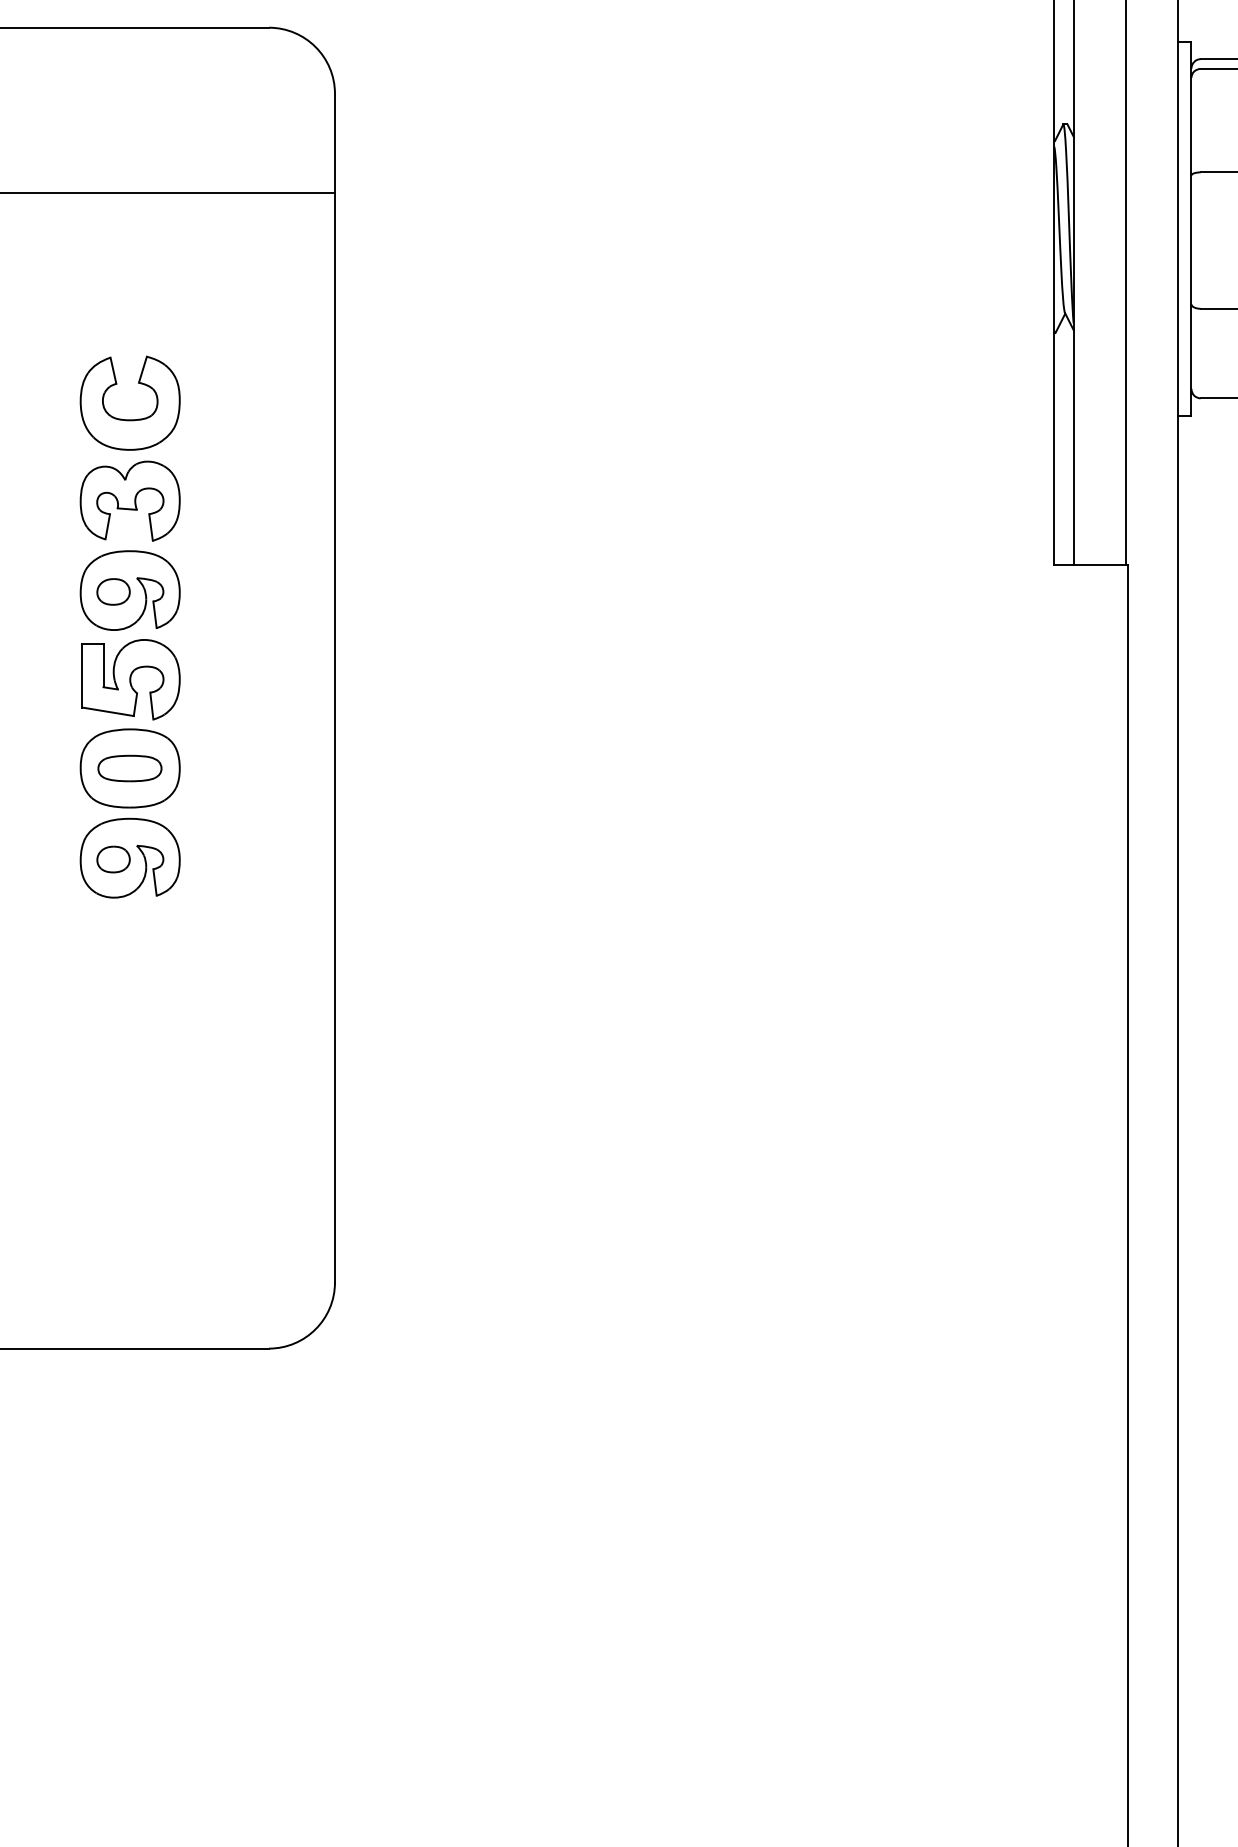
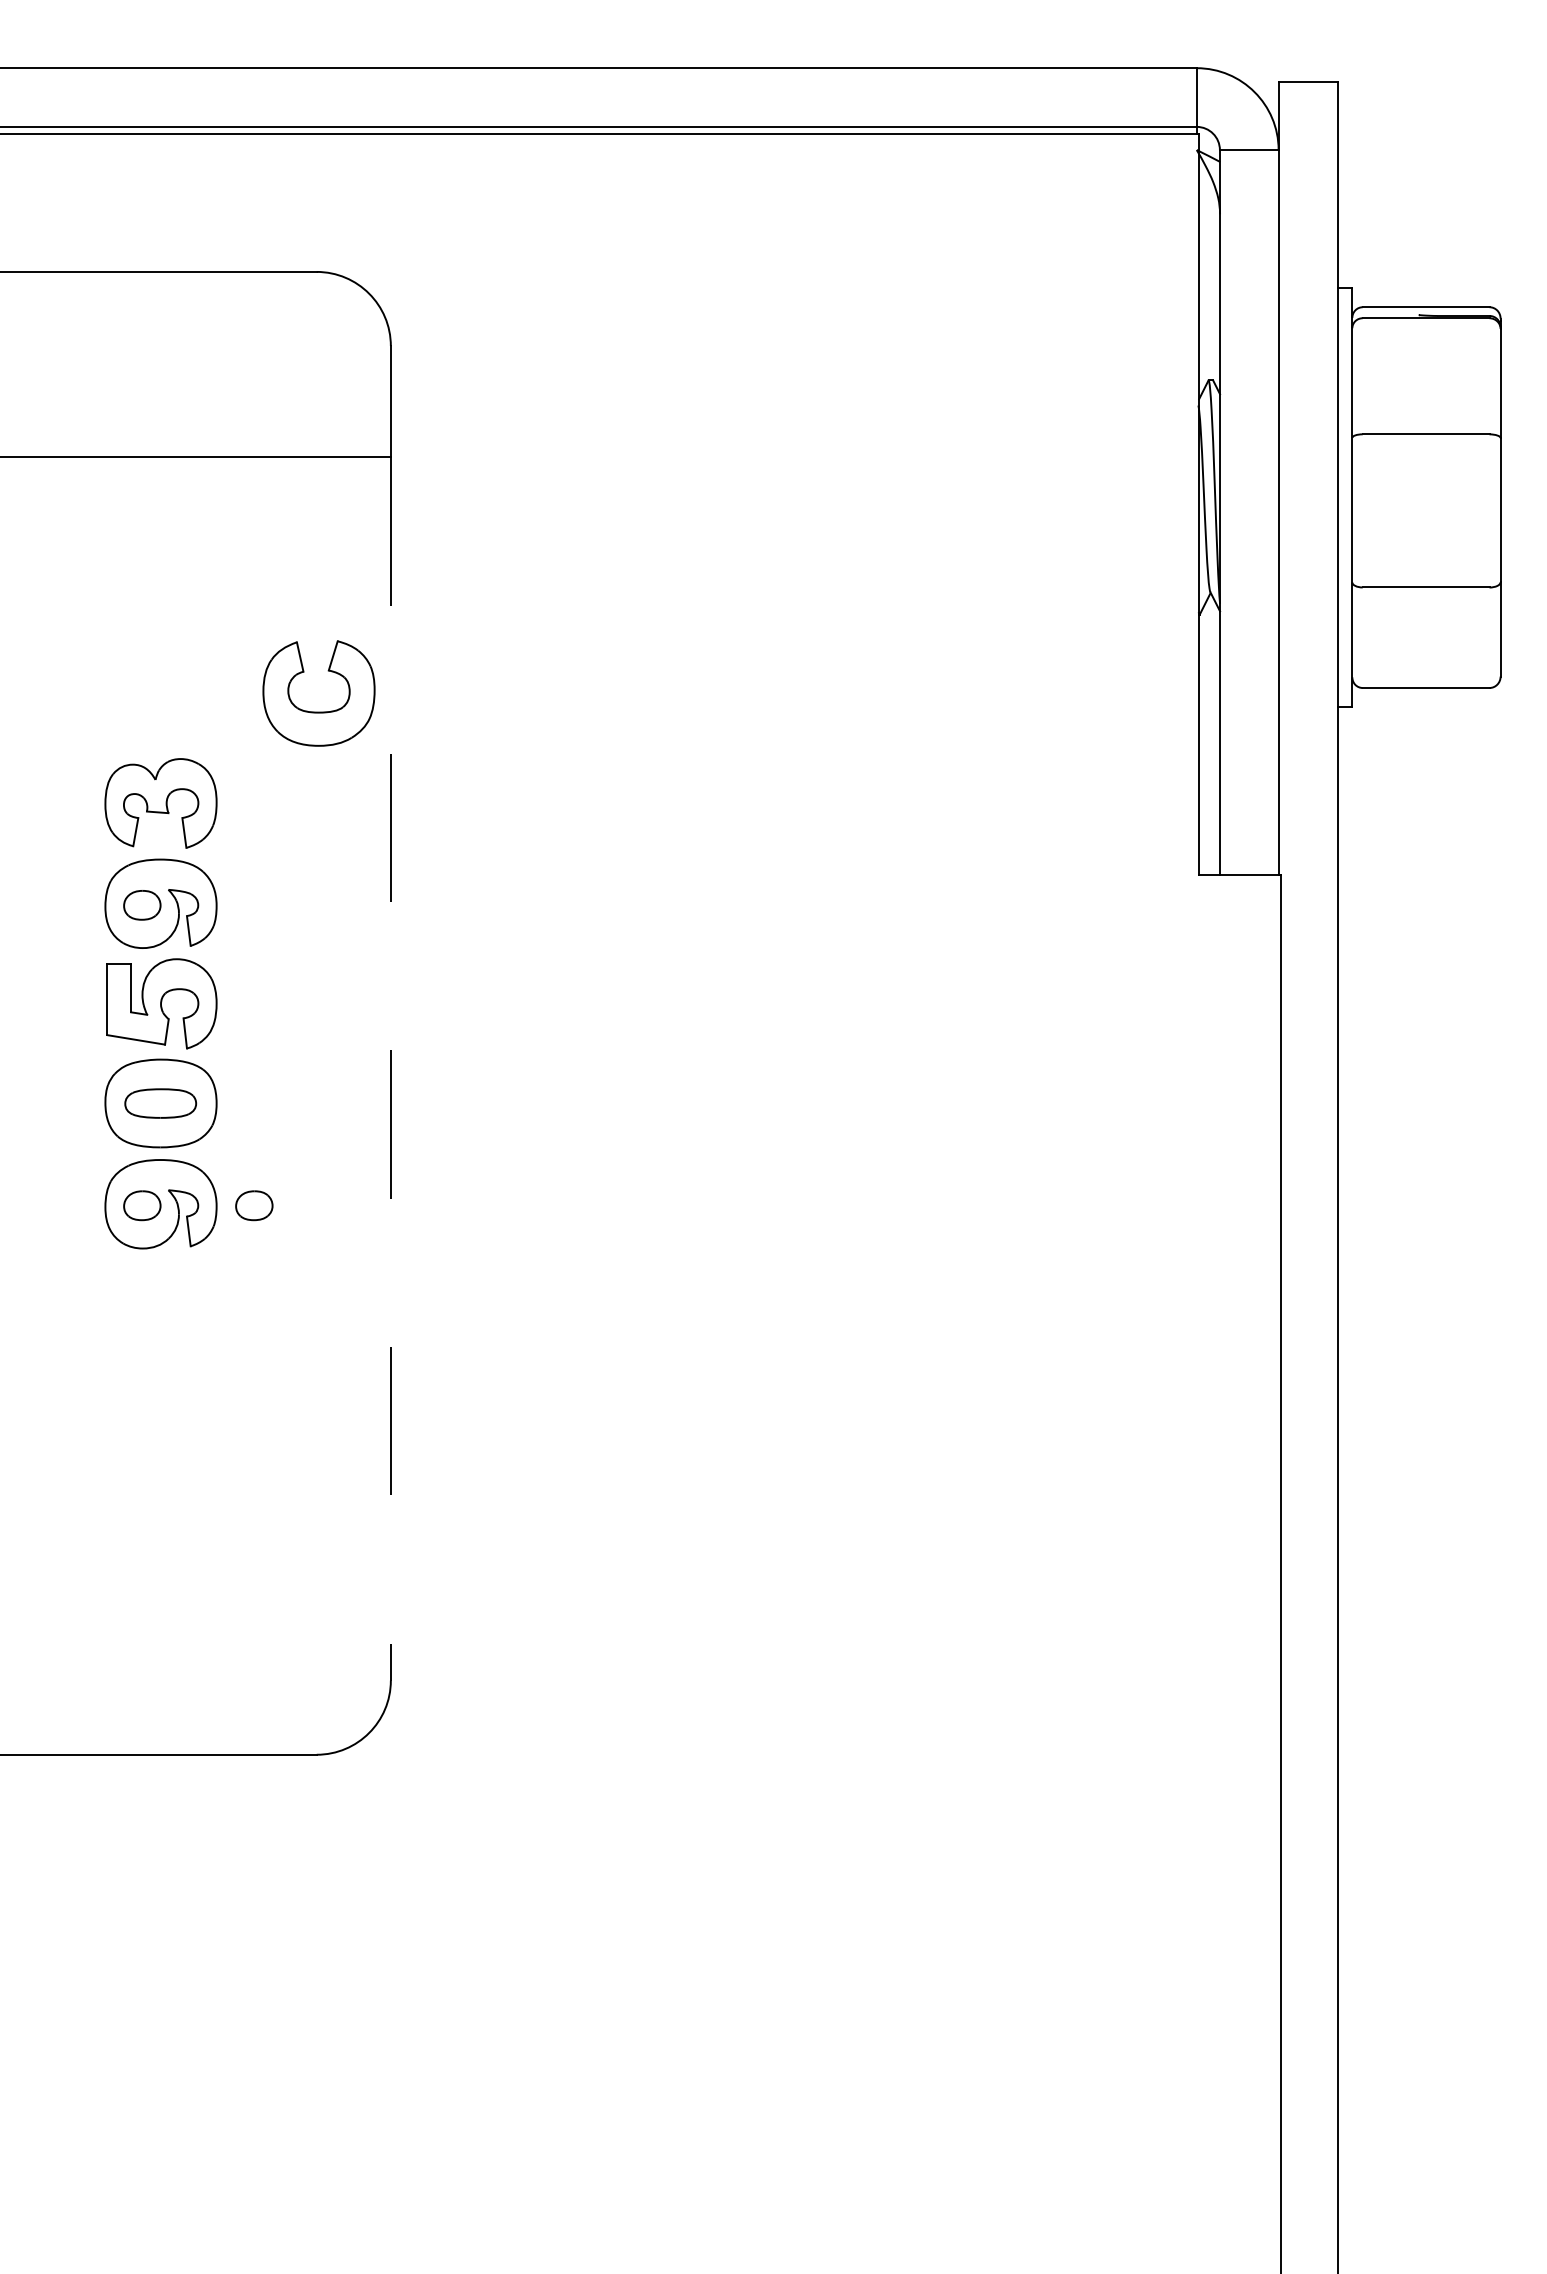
part: (129, 419) -> (318, 711), moved
line: (334, 737) -> (390, 1068), solid -> dashed
part: (213, 859) -> (254, 1205), added

